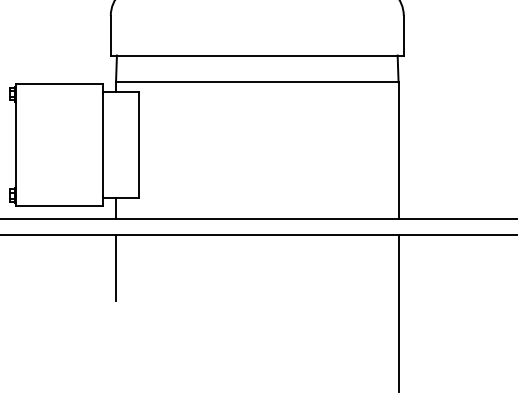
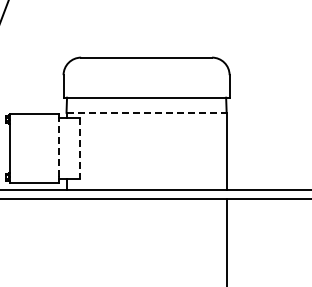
line: (258, 81) -> (147, 112), solid -> dashed
line: (101, 145) -> (58, 148), solid -> dashed
line: (138, 145) -> (79, 148), solid -> dashed
line: (115, 266) -> (66, 217), removed

